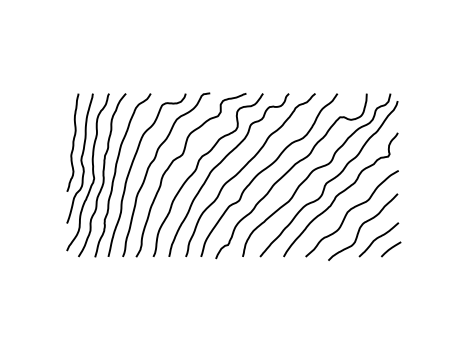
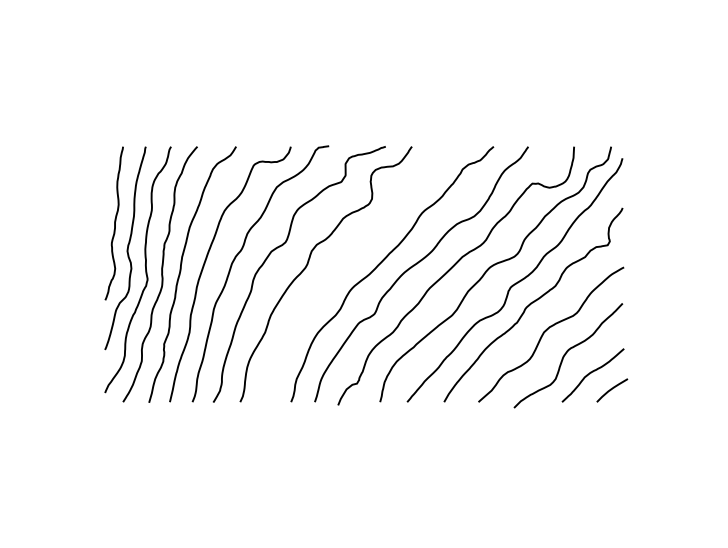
curve: (221, 163) -> (346, 256), removed

